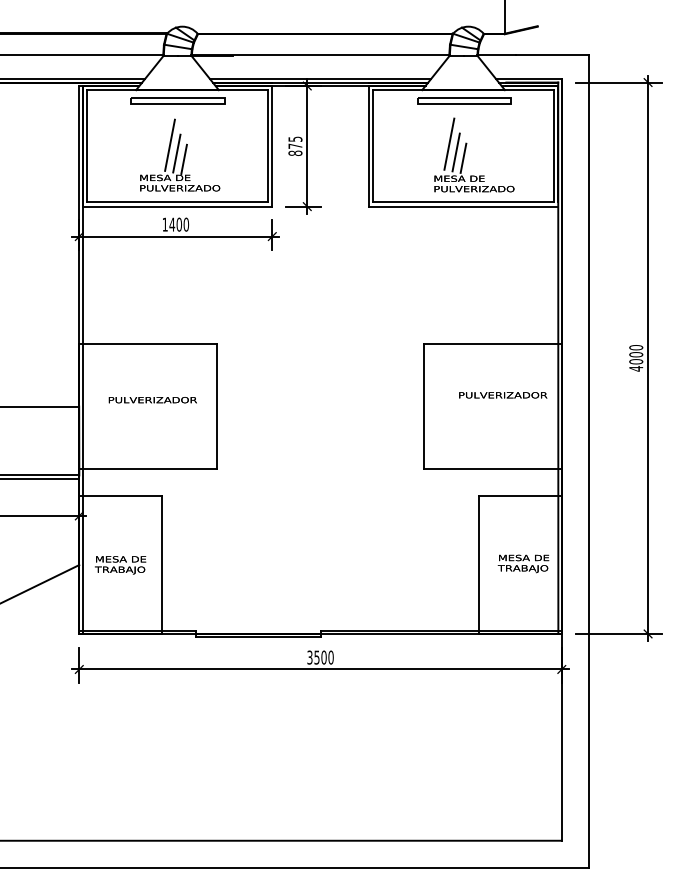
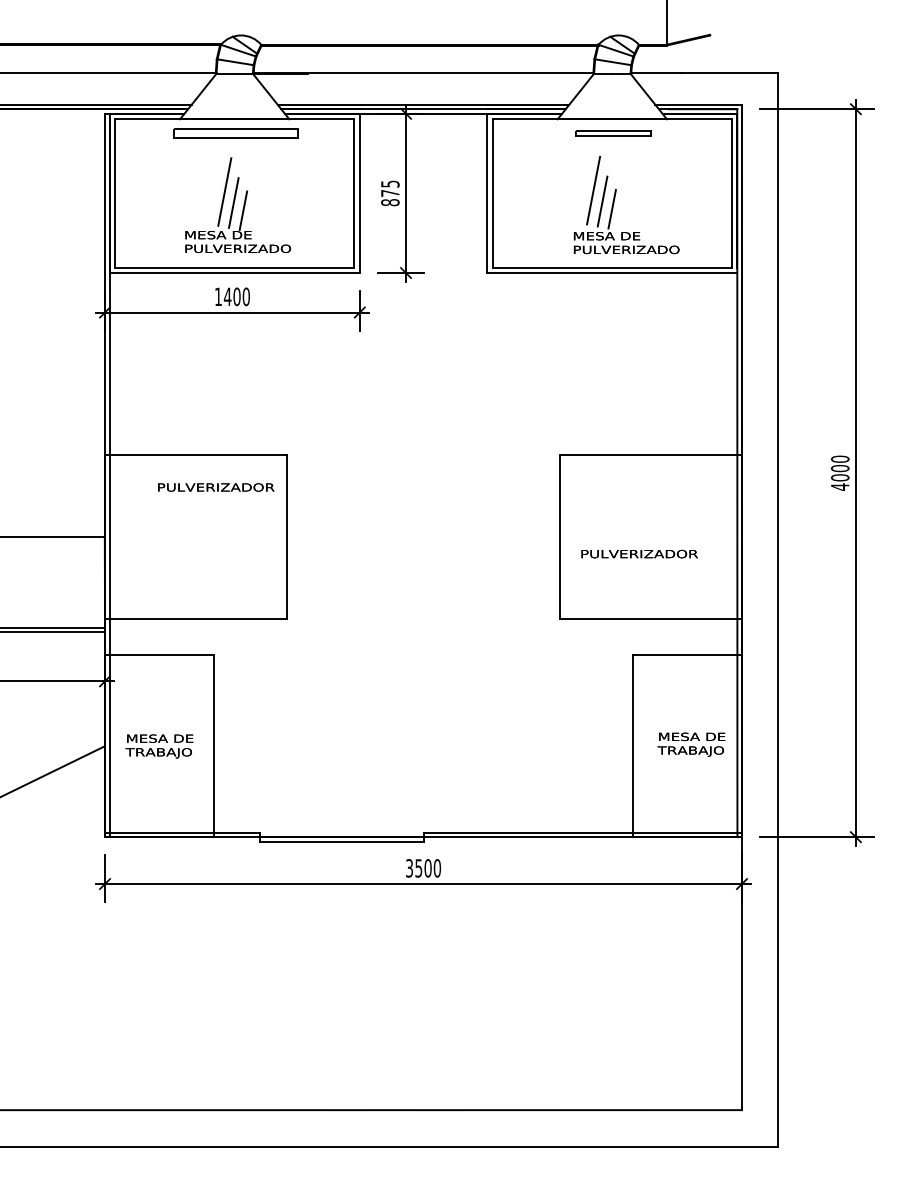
part: (464, 100) -> (613, 133), size x0.6
text: (503, 394) -> (639, 553), moved
text: (153, 400) -> (216, 487), moved

